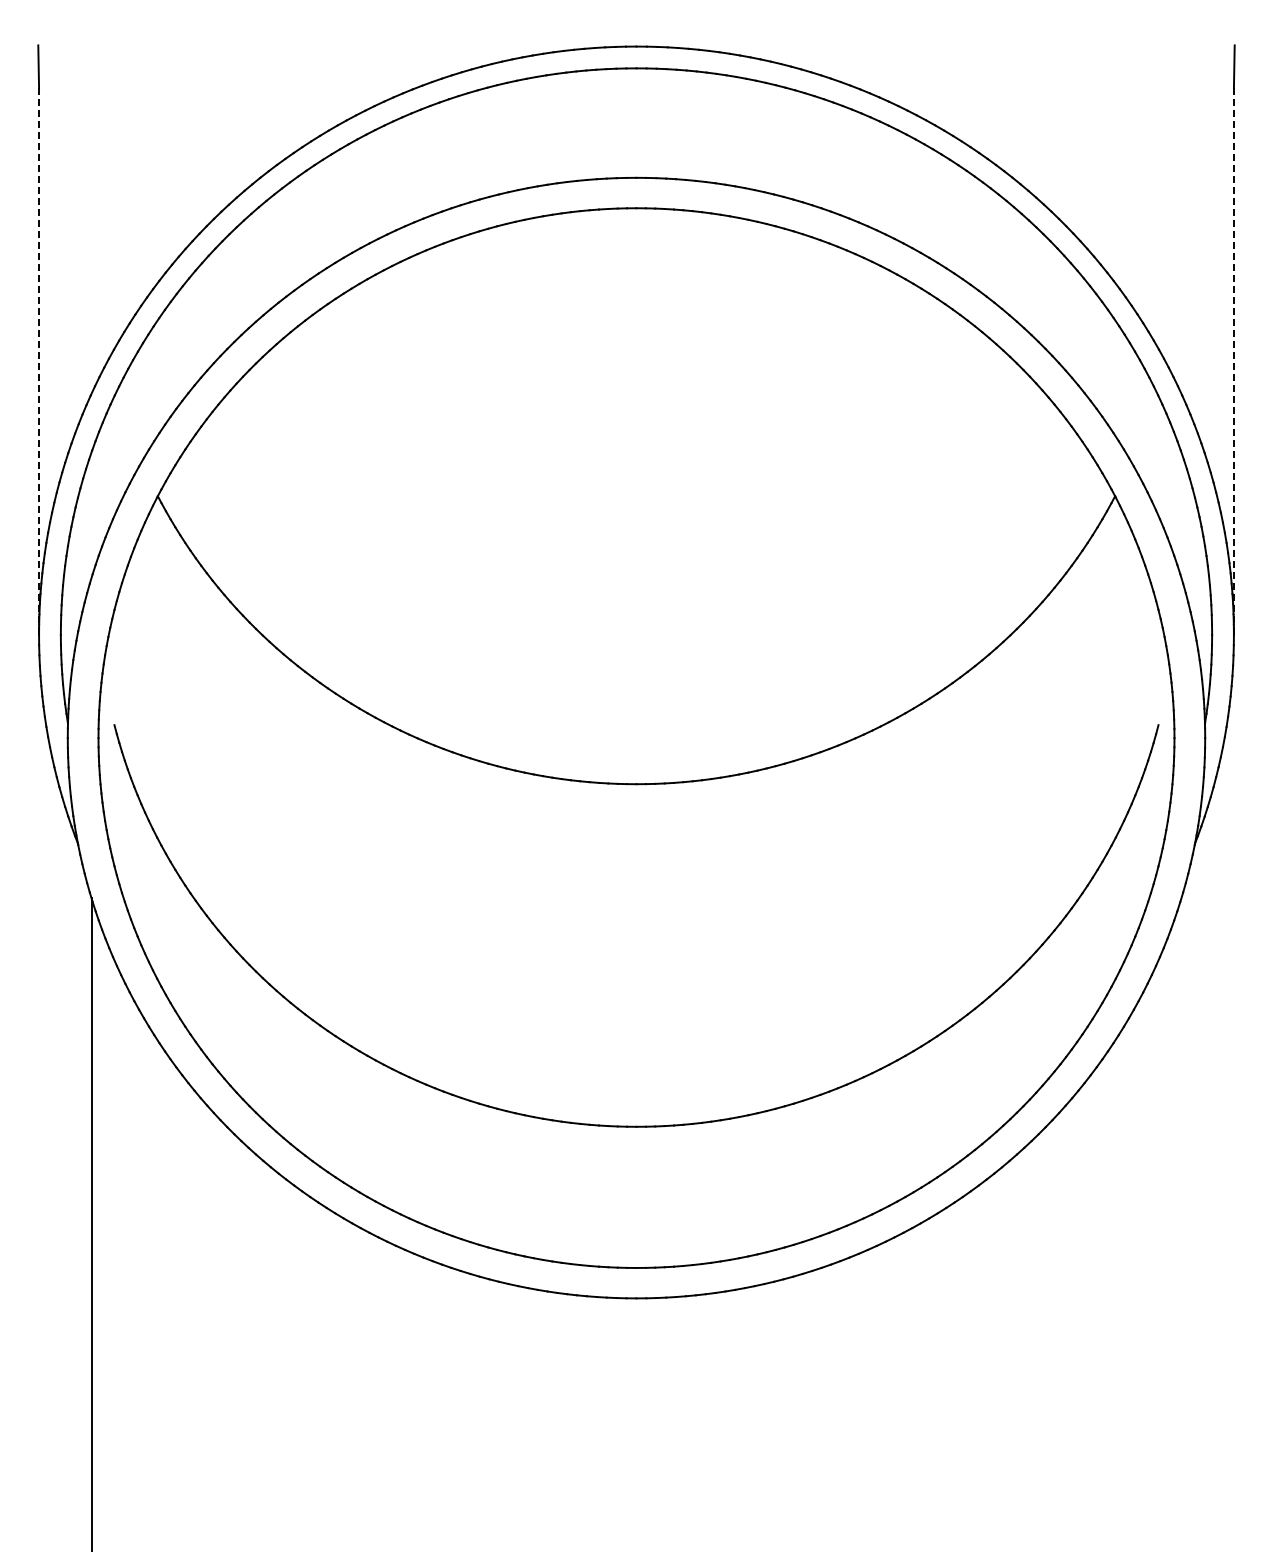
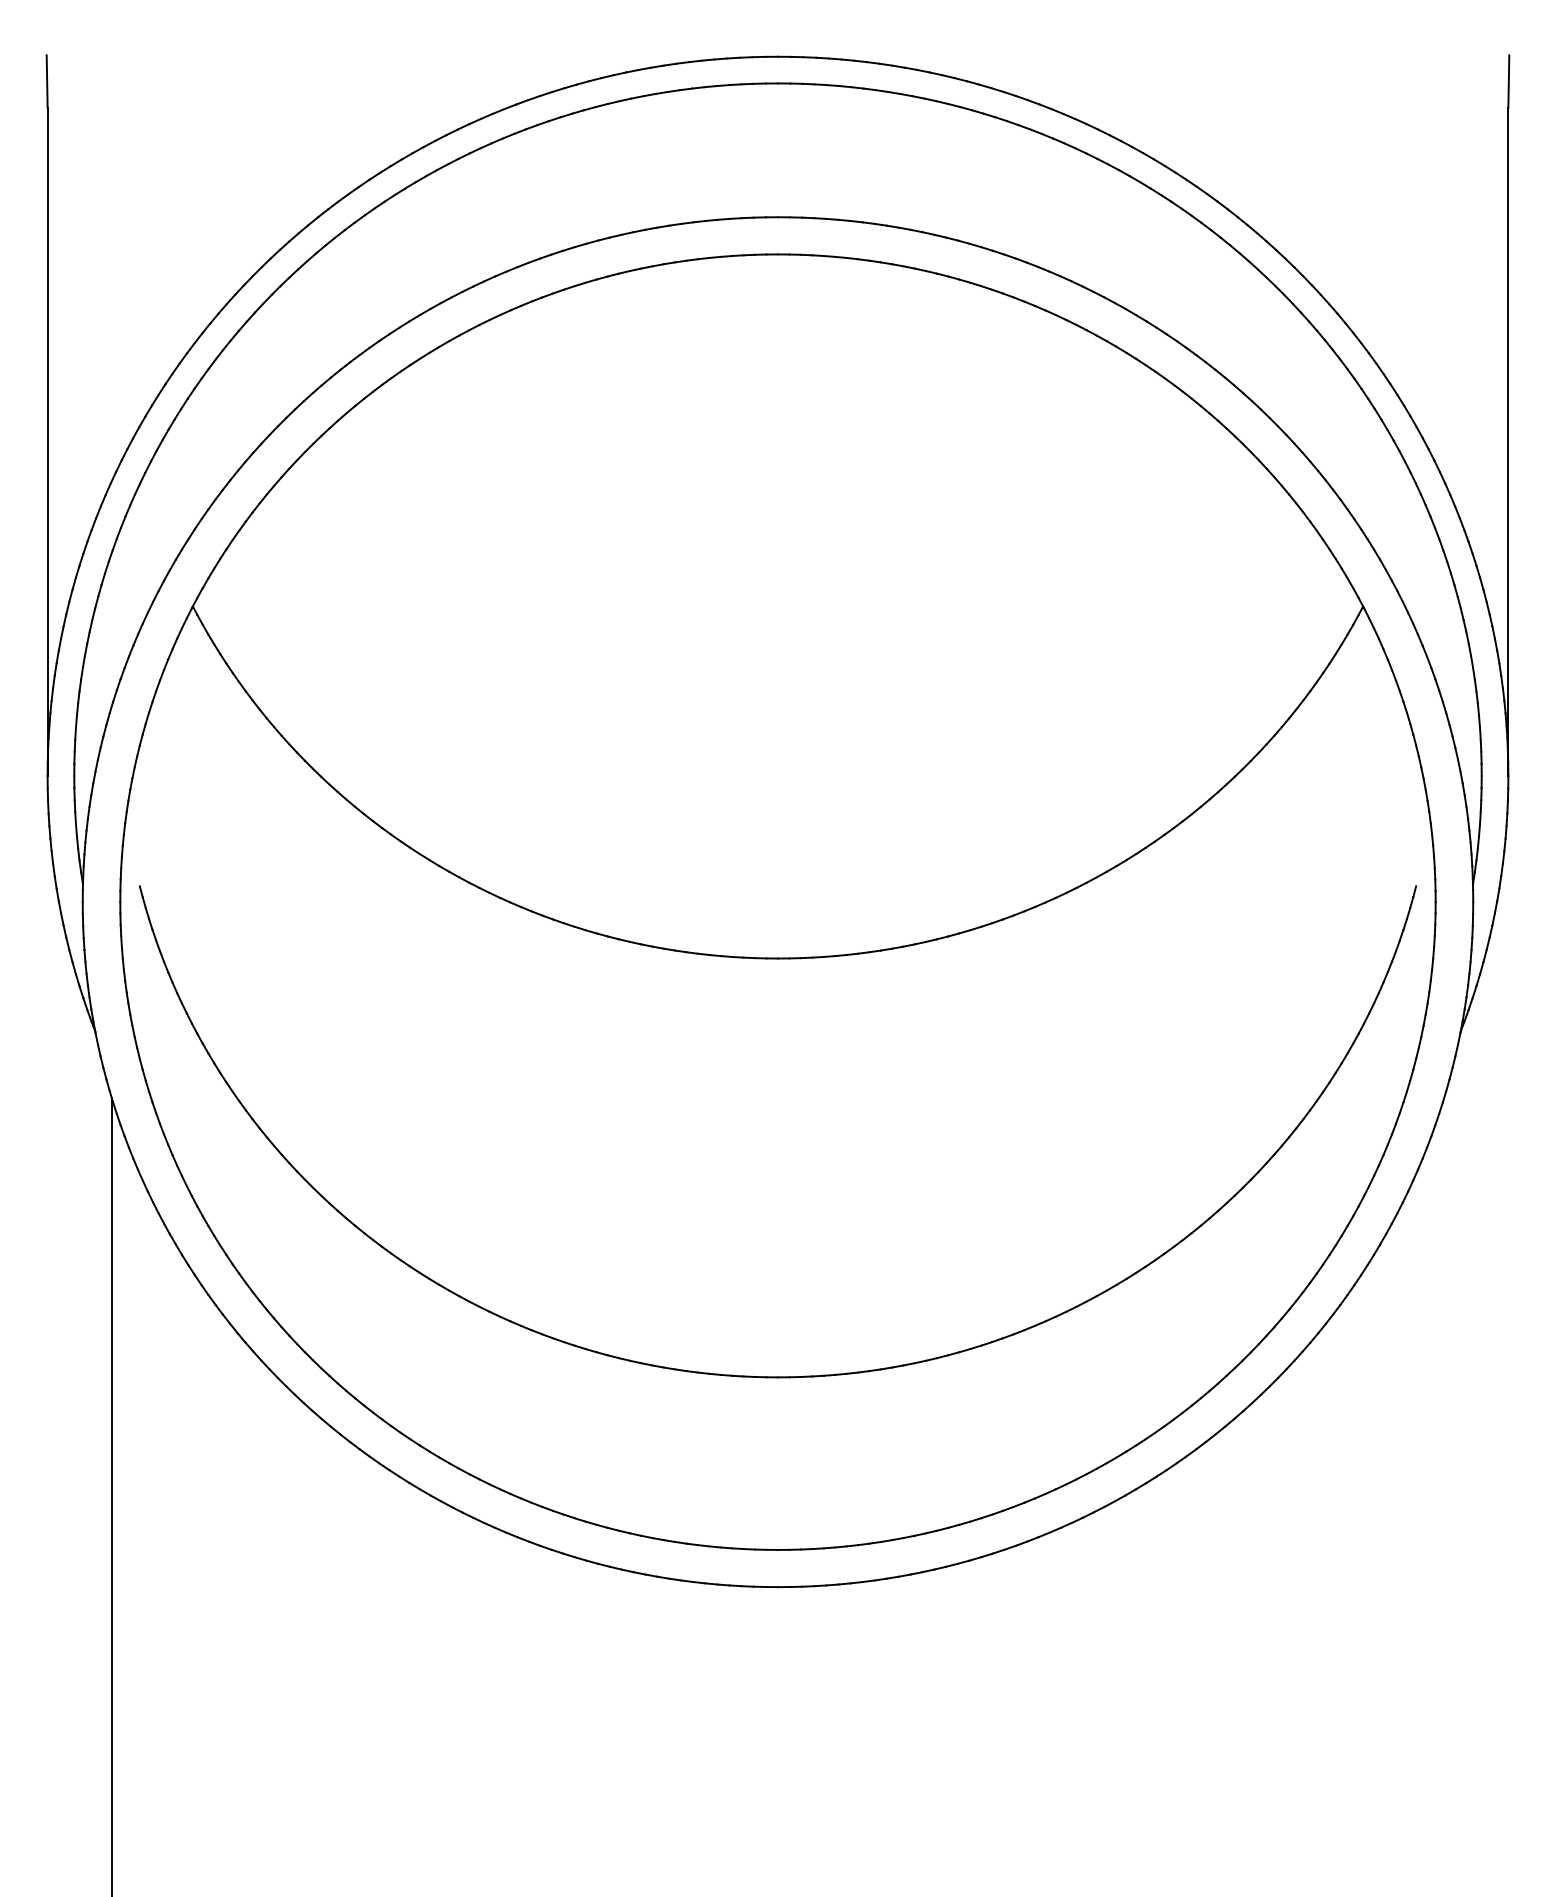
line: (39, 362) -> (48, 442), dashed -> solid
line: (1233, 362) -> (1507, 442), dashed -> solid

